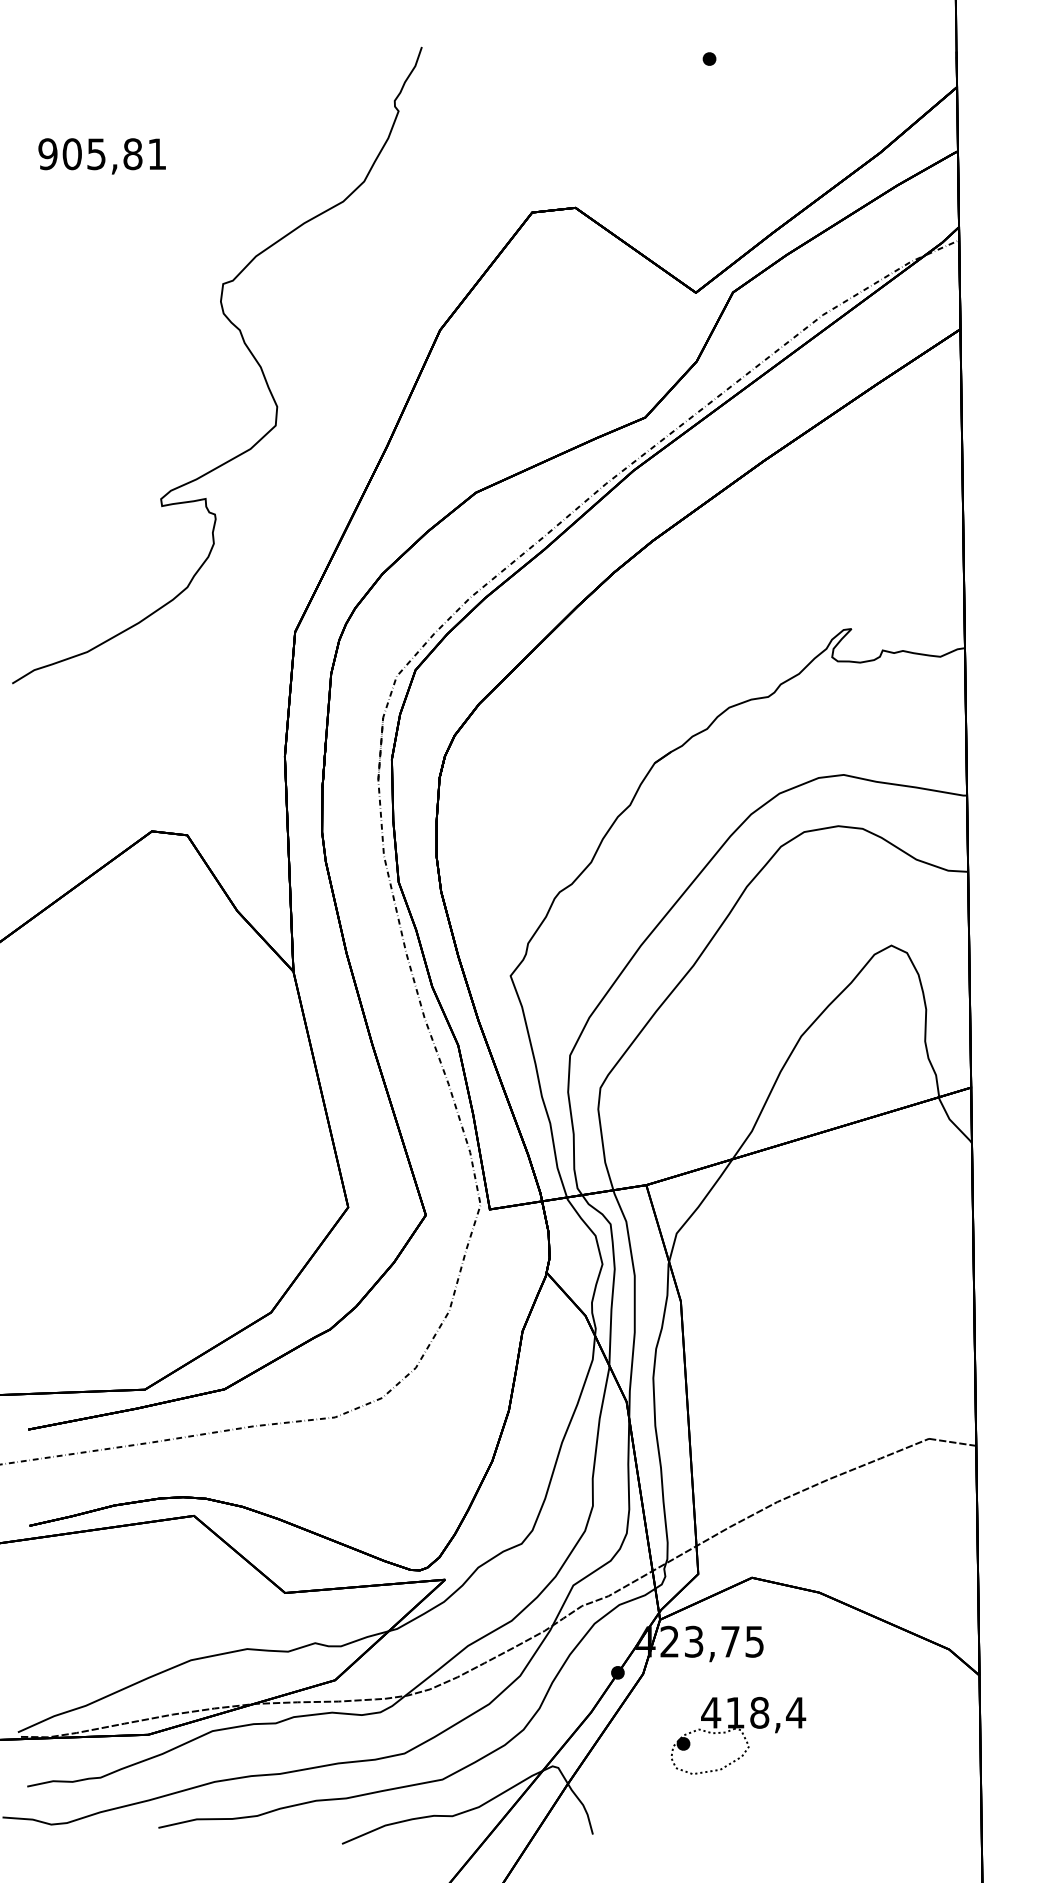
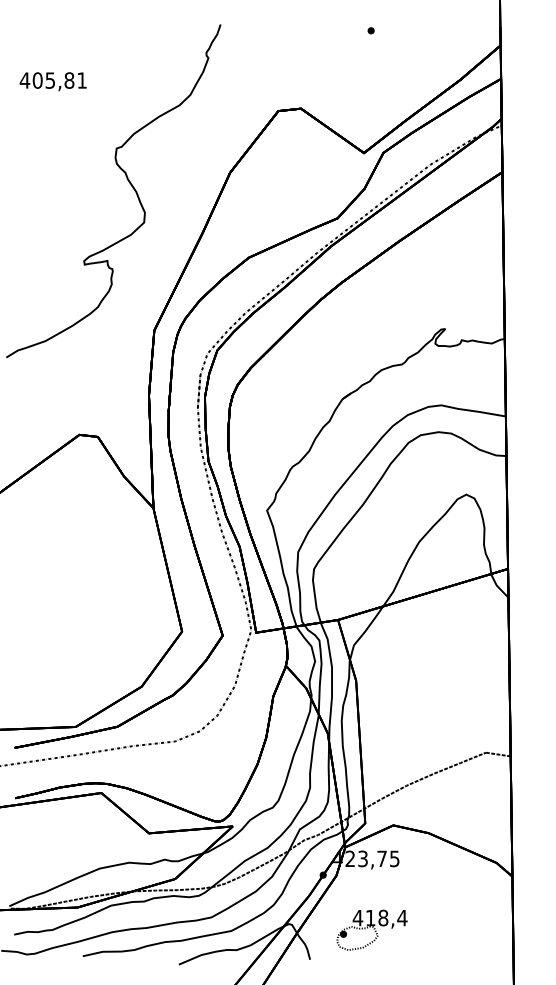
text: (46, 154) -> (24, 80), 905,81 -> 405,81
part: (736, 1734) -> (371, 929), moved

